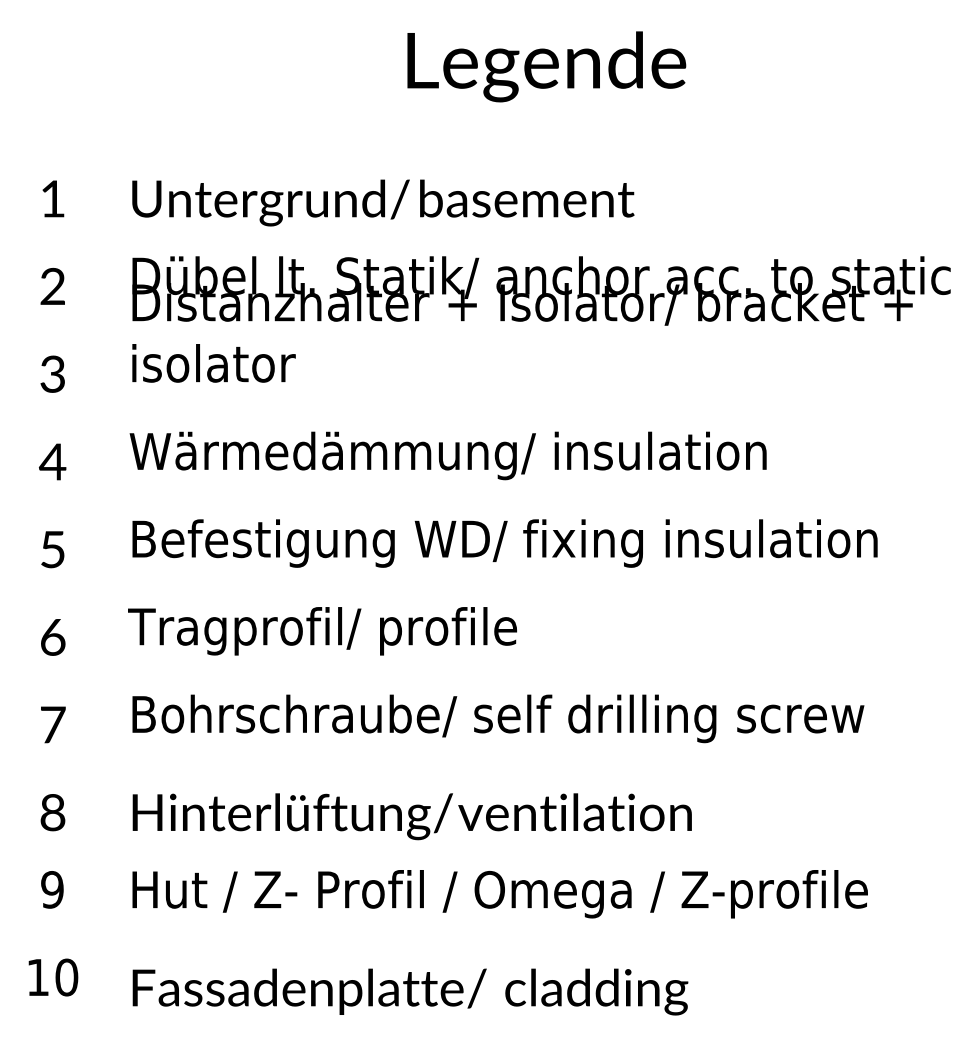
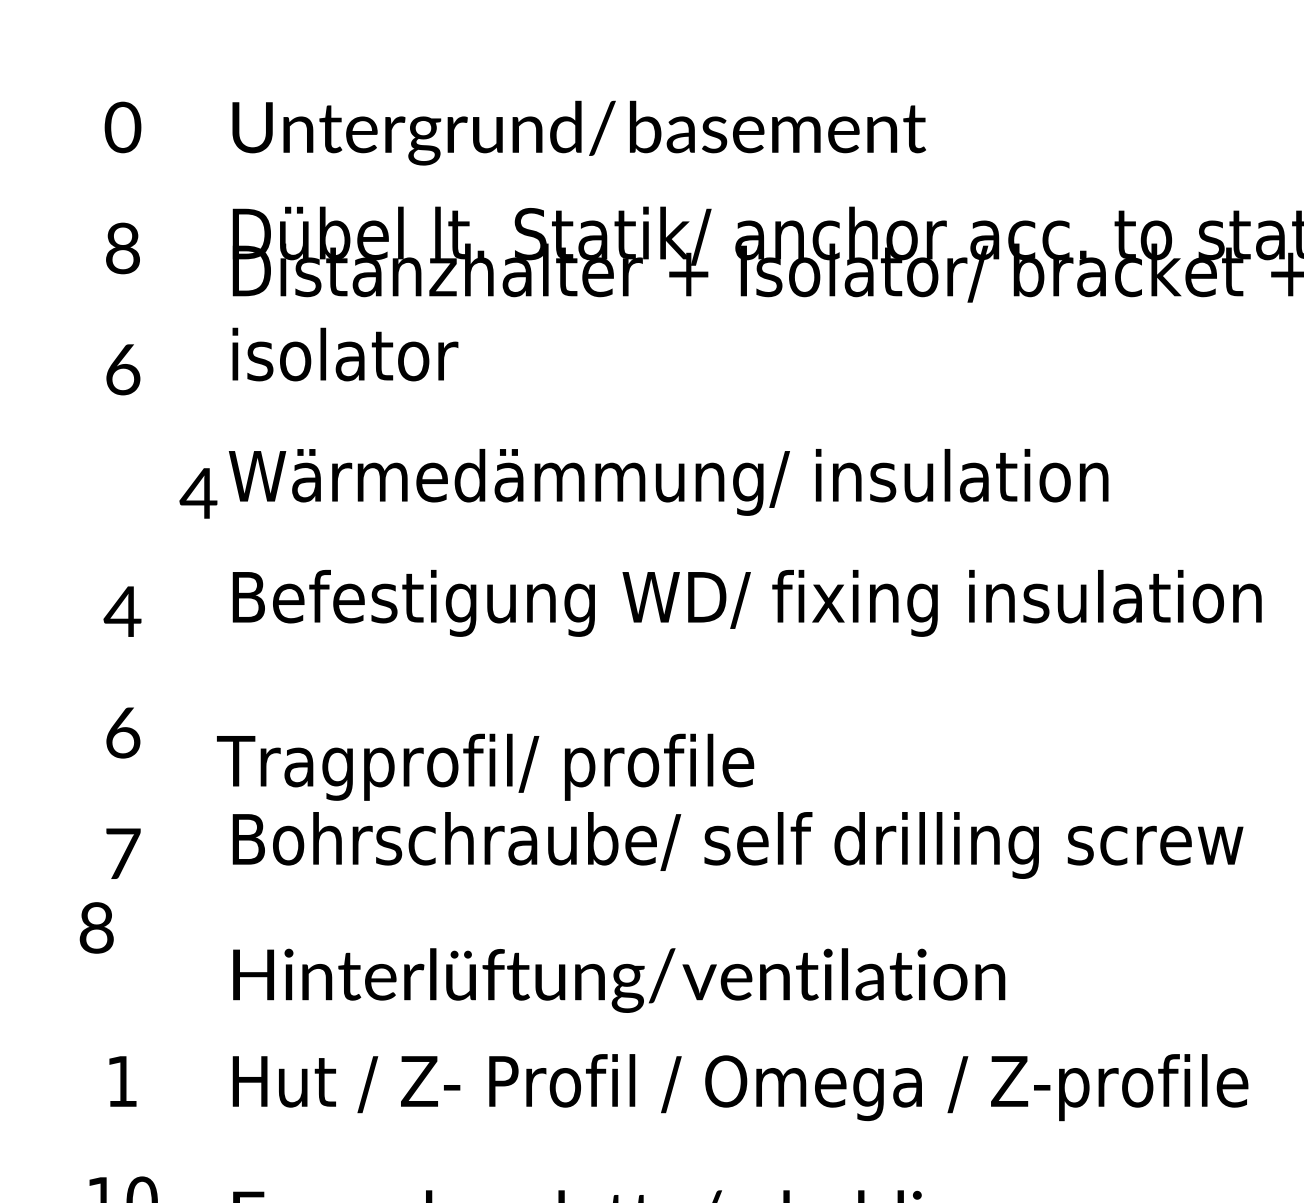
text: (52, 198) -> (122, 126), 1 -> 0
text: (52, 286) -> (122, 248), 2 -> 8
text: (52, 373) -> (122, 368), 3 -> 6
text: (52, 461) -> (198, 492), moved
text: (52, 549) -> (122, 611), 5 -> 4
text: (322, 631) -> (485, 767), moved
text: (52, 812) -> (96, 927), moved
text: (52, 889) -> (122, 1081), 9 -> 1

